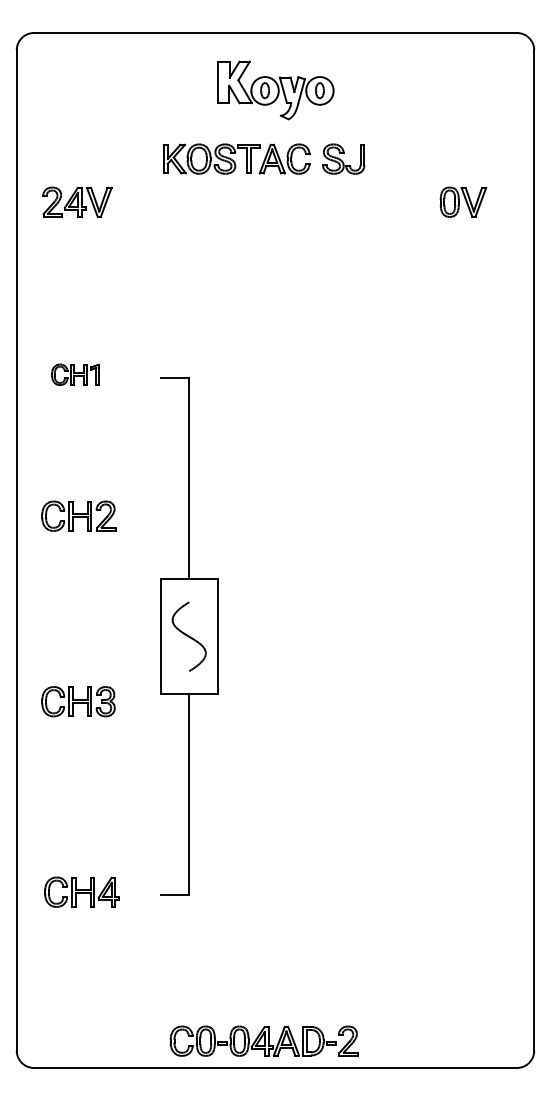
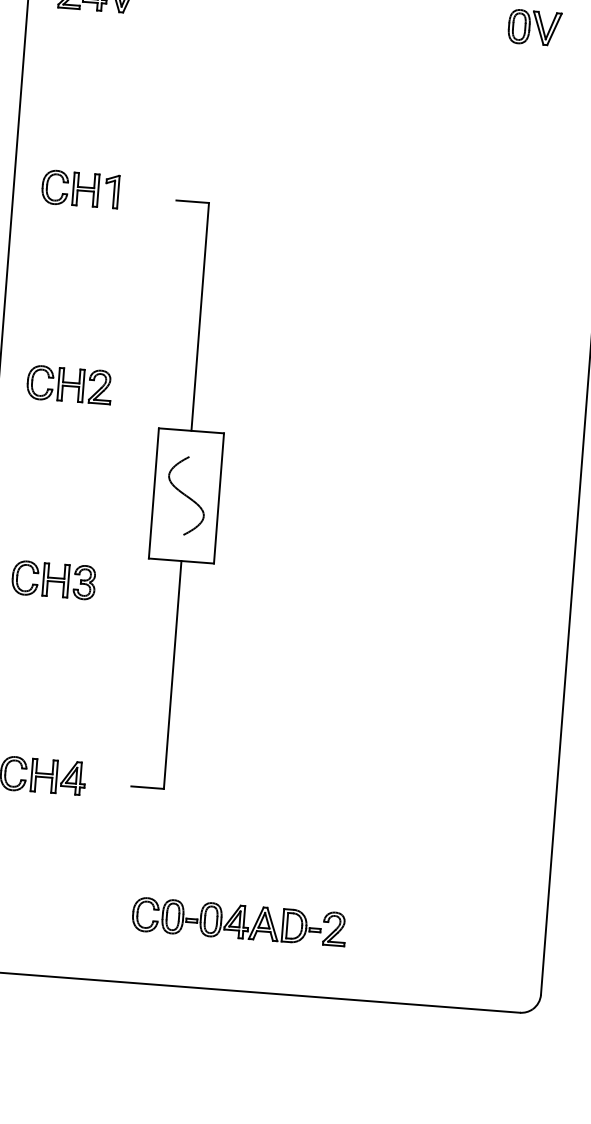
part: (75, 374) -> (80, 189), size x1.43
part: (78, 515) -> (68, 384), moved
part: (78, 701) -> (53, 580), moved
part: (263, 1040) -> (238, 921), moved

